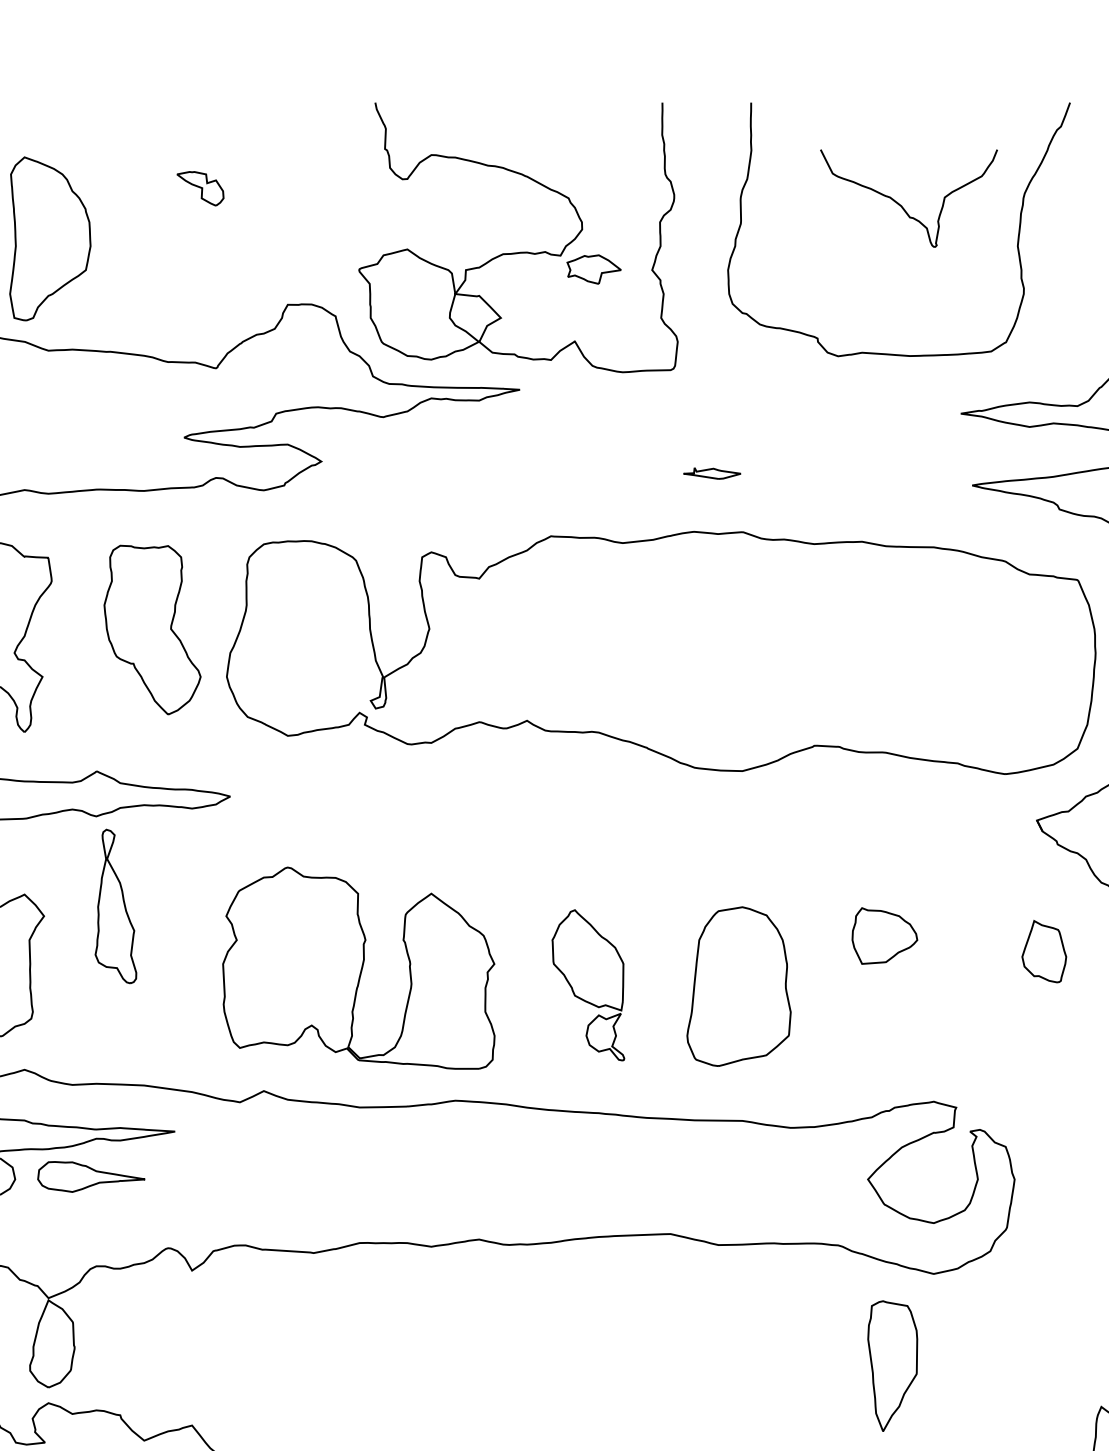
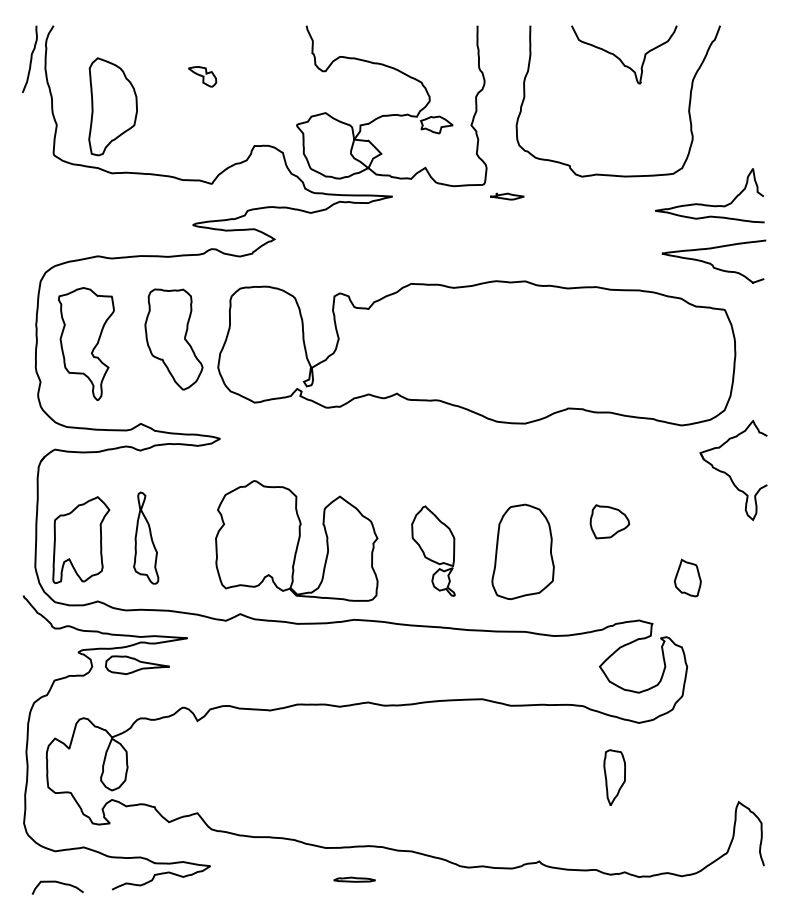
curve: (902, 204) -> (620, 58), moved
part: (712, 473) -> (507, 196), moved
part: (116, 905) -> (146, 537), moved
part: (1043, 950) -> (687, 577), moved
part: (892, 1365) -> (614, 777), size x0.71

